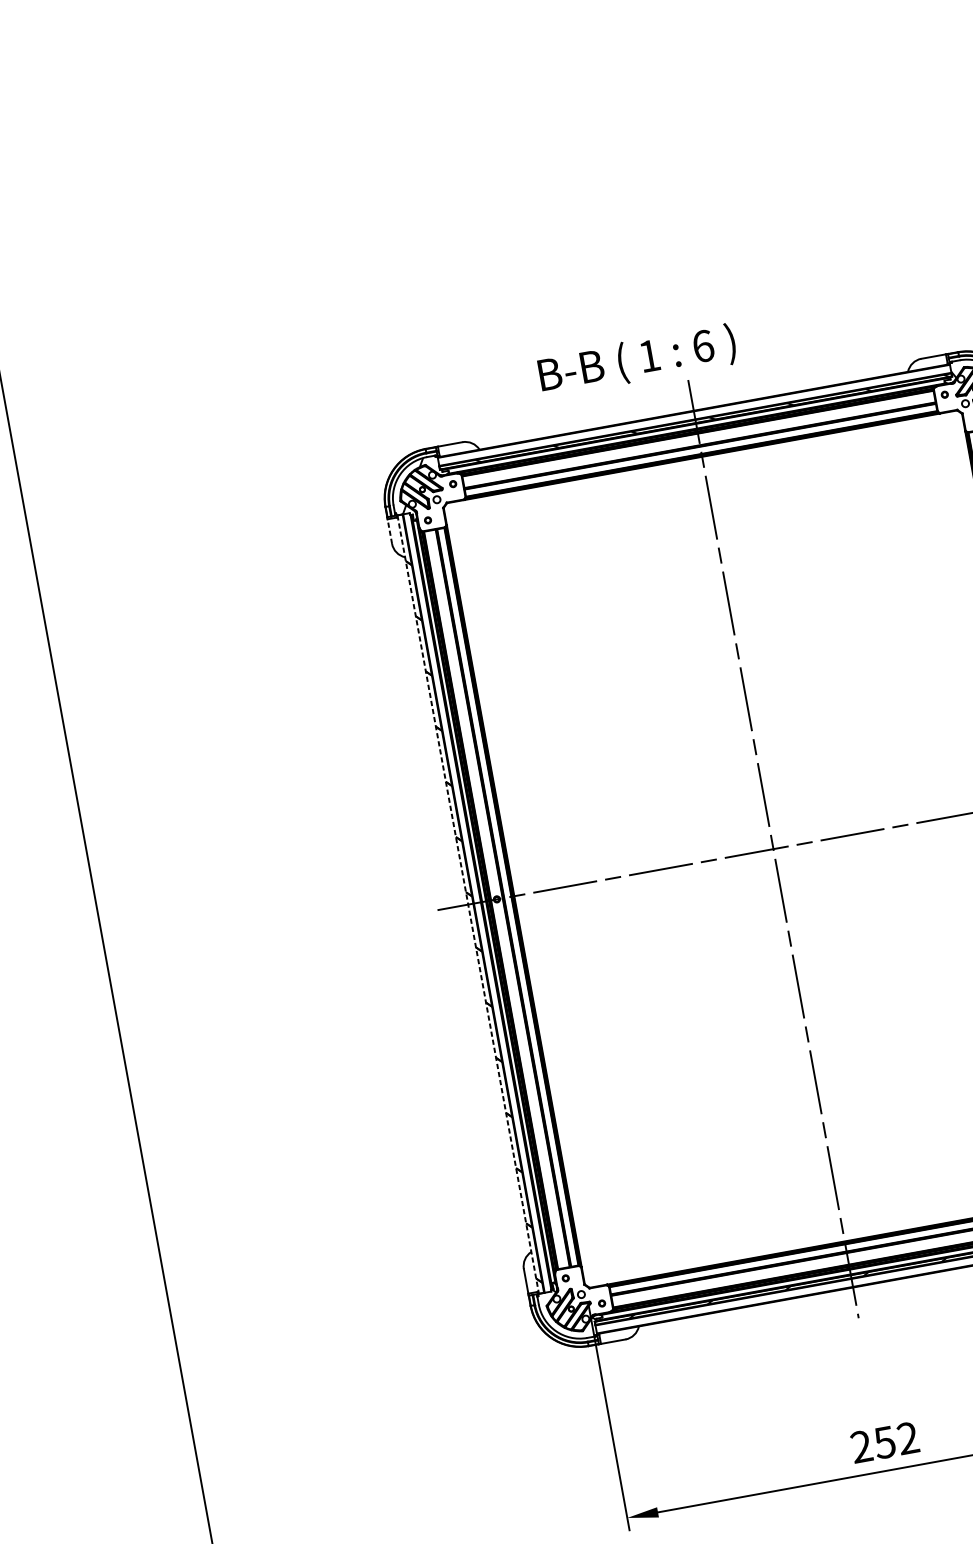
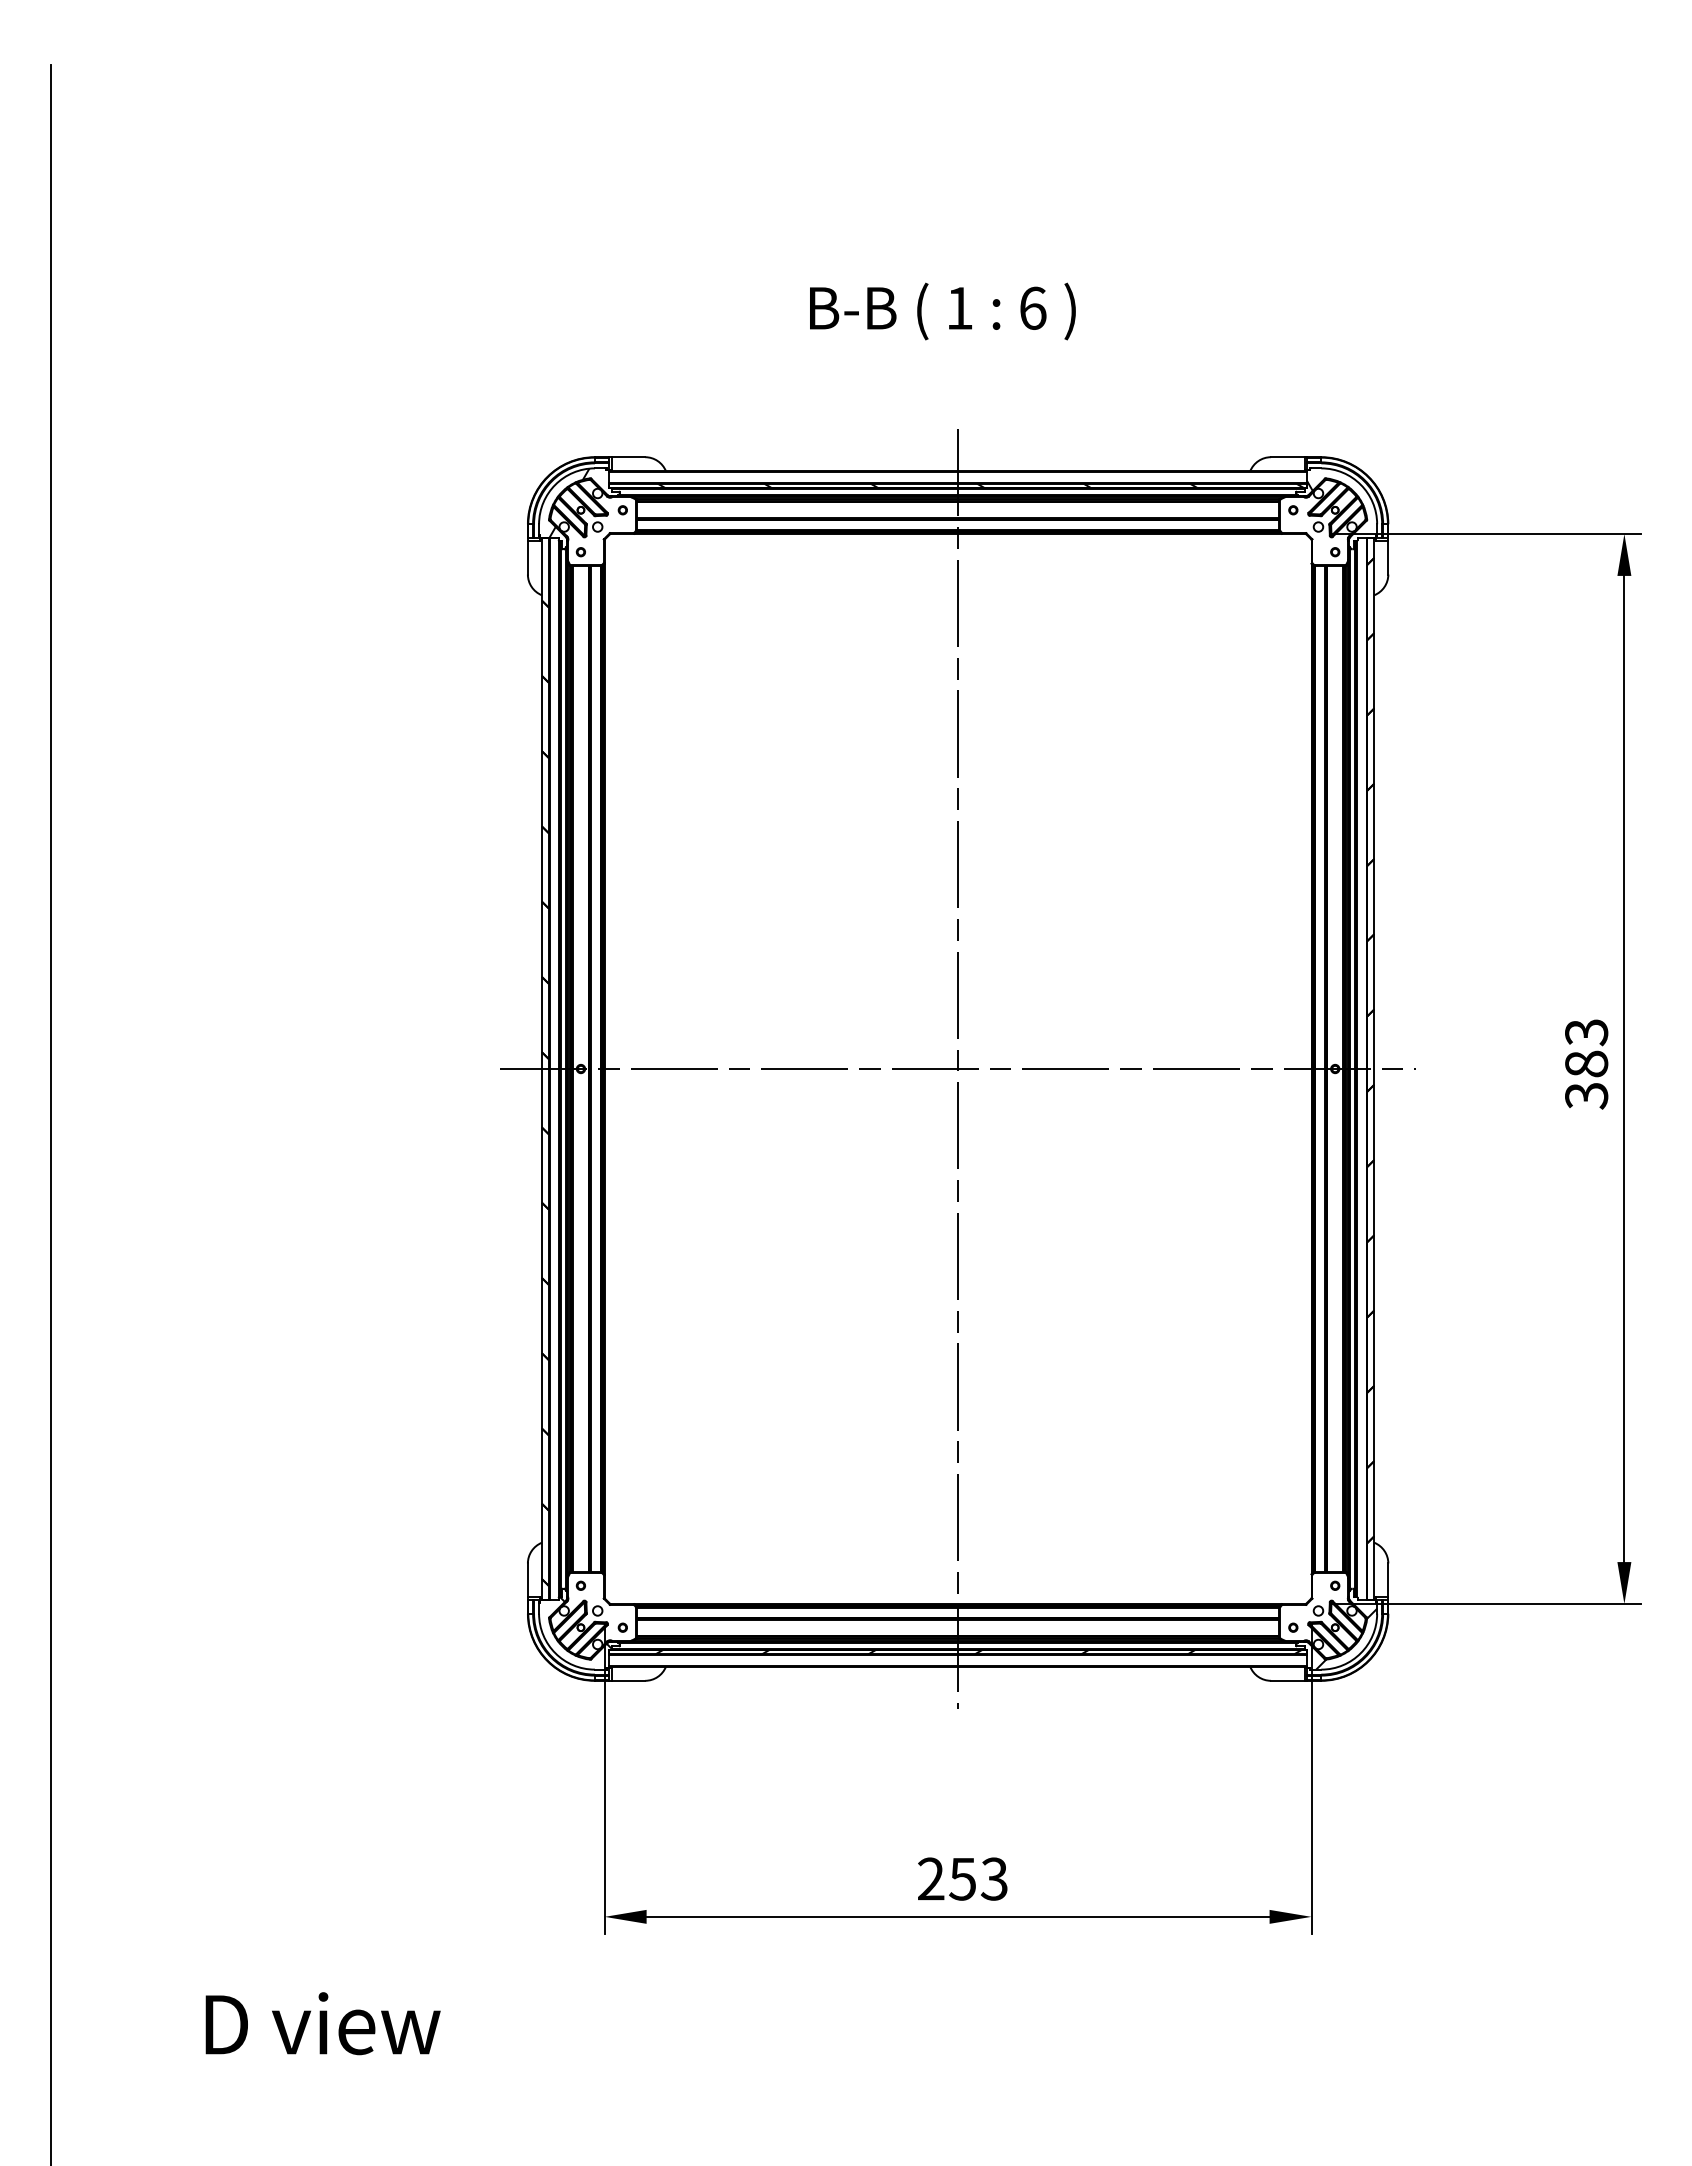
text: (637, 360) -> (942, 311), moved
line: (389, 531) -> (527, 557), dashed -> solid
line: (468, 905) -> (541, 1069), dashed -> solid
text: (907, 1438) -> (993, 1878), 252 -> 253

